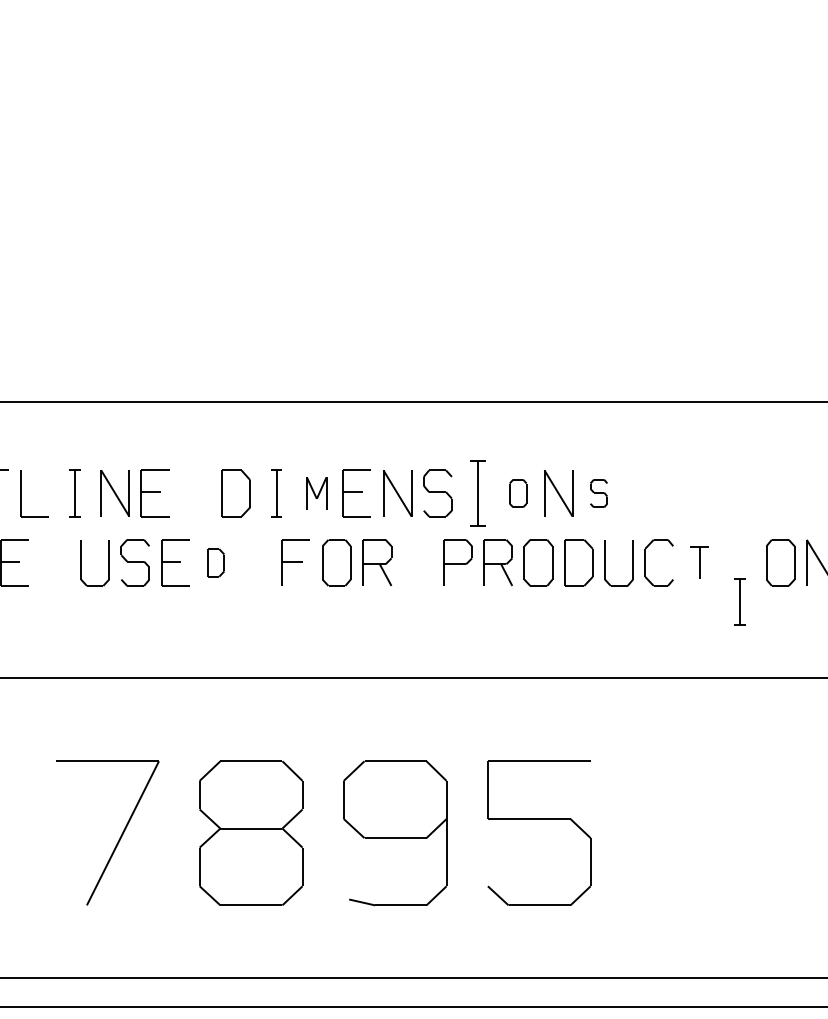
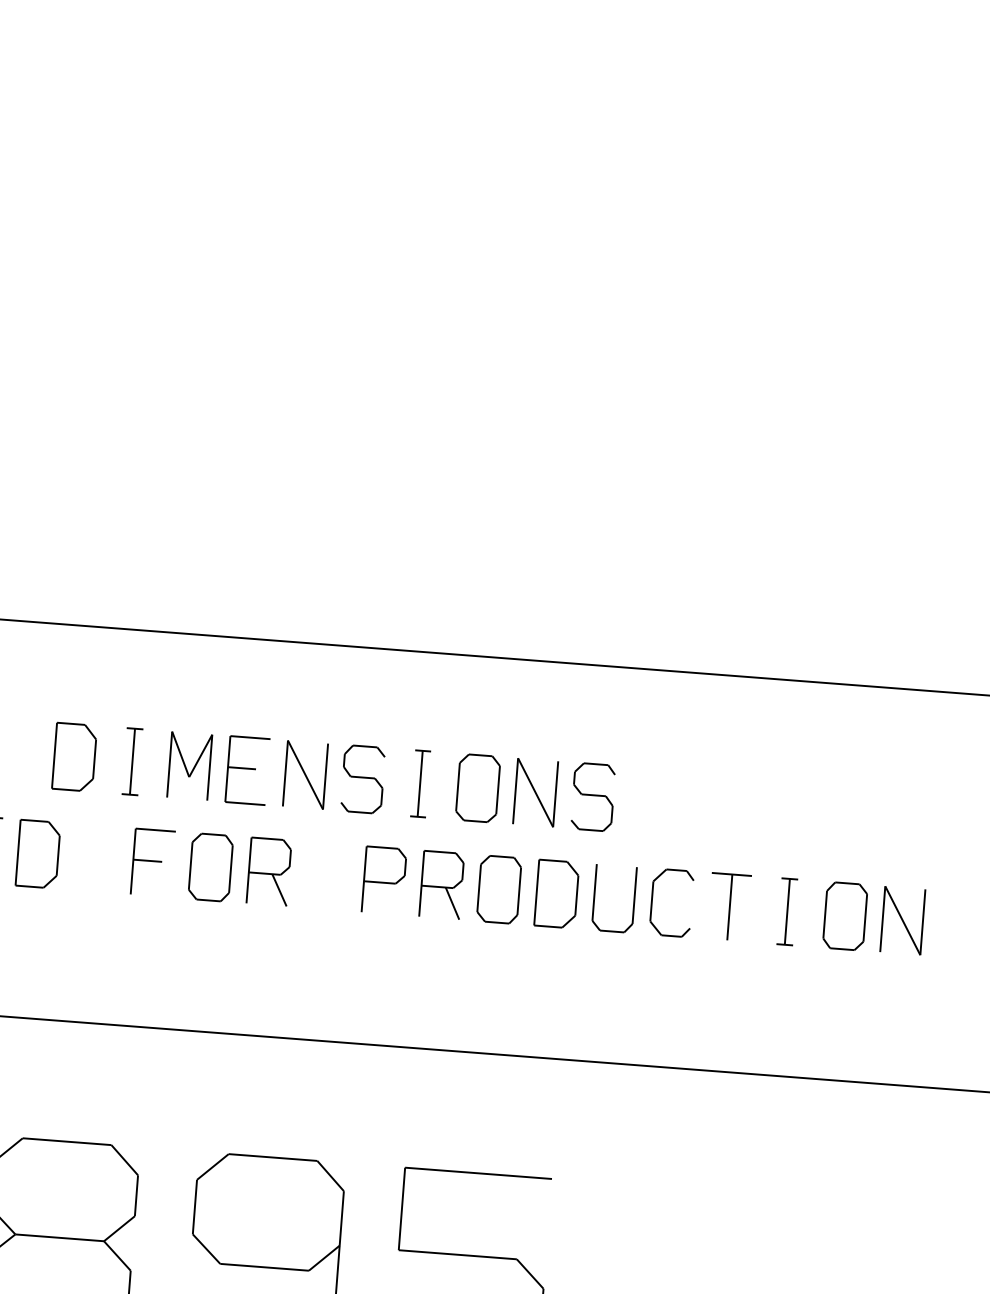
part: (316, 493) -> (189, 766), size x1.43
part: (478, 493) -> (421, 783), size x0.71
part: (517, 493) -> (476, 788), size x1.67
part: (598, 493) -> (592, 797), size x1.67
part: (215, 562) -> (37, 853), size x1.67
part: (699, 562) -> (729, 906), size x1.43
part: (739, 601) -> (786, 911), moved

